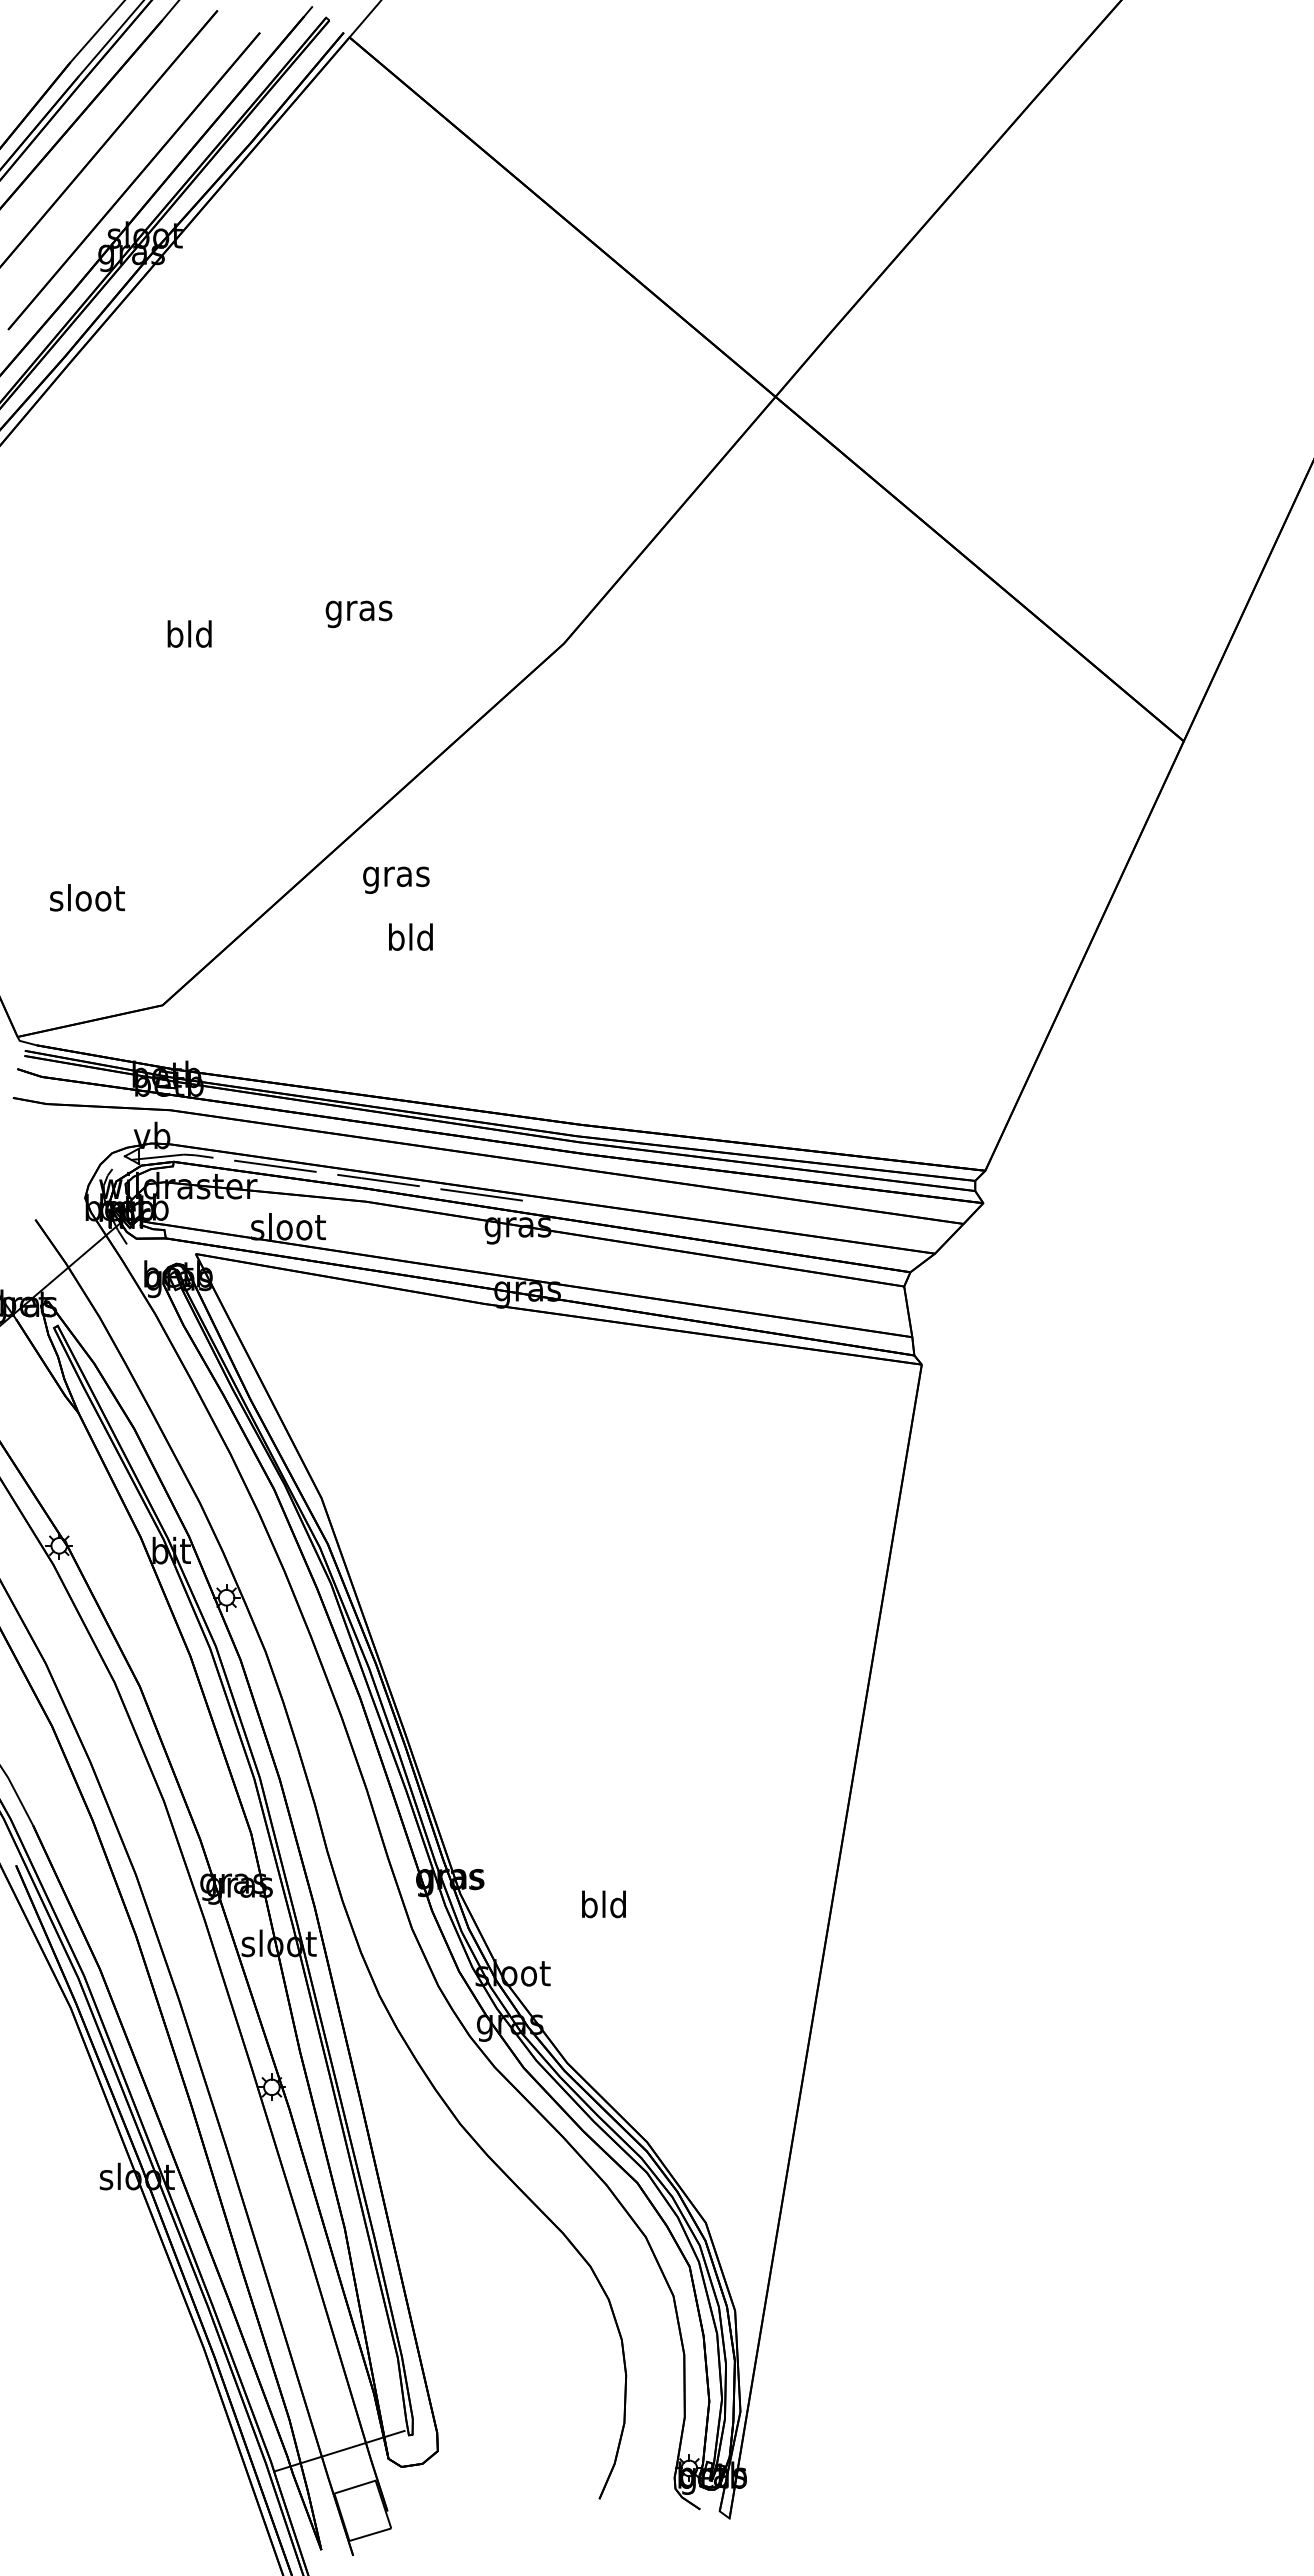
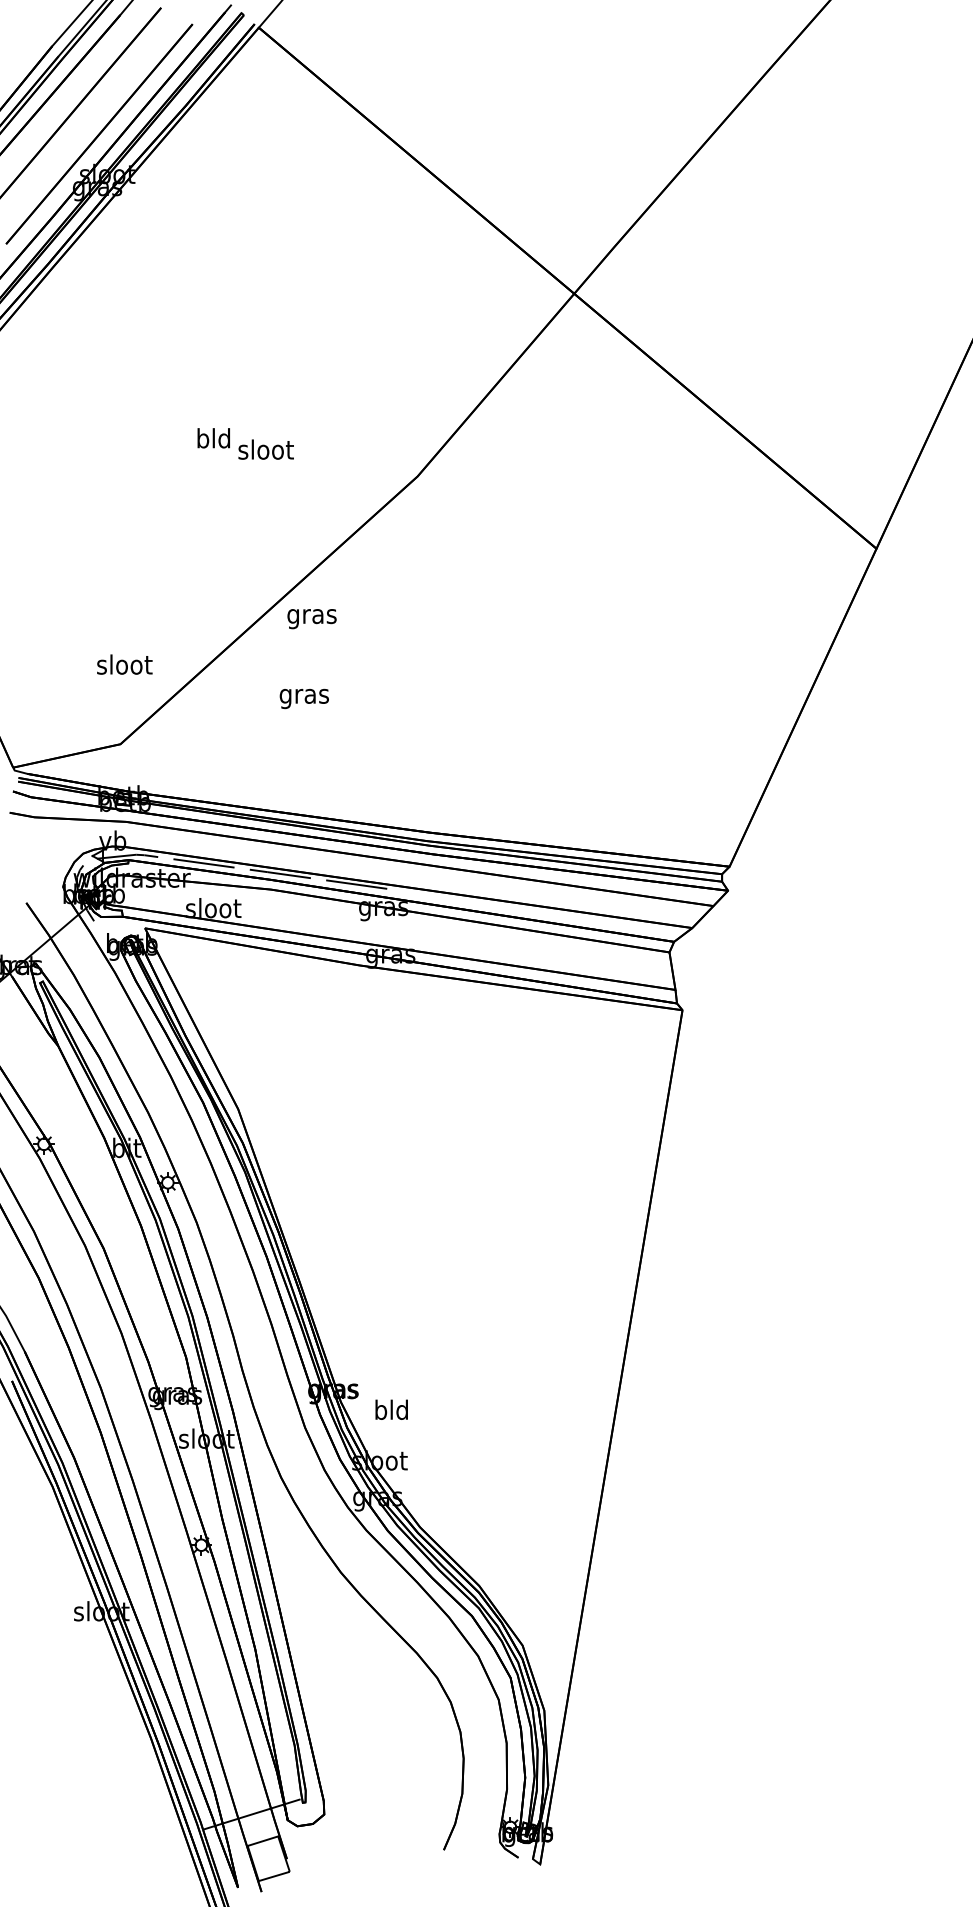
text: (359, 610) -> (266, 451), gras -> sloot
text: (189, 633) -> (213, 437), moved
text: (396, 879) -> (312, 618), moved
text: (87, 897) -> (124, 664), moved
text: (410, 940) -> (304, 696), bld -> gras
text: (603, 1904) -> (391, 1409), moved

